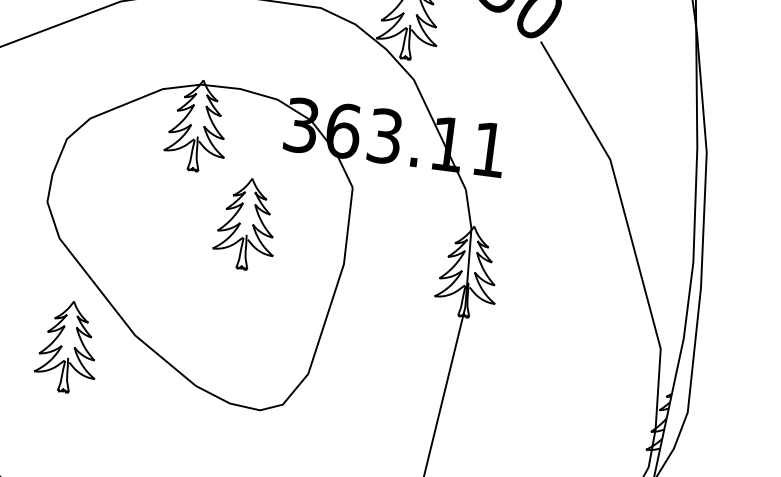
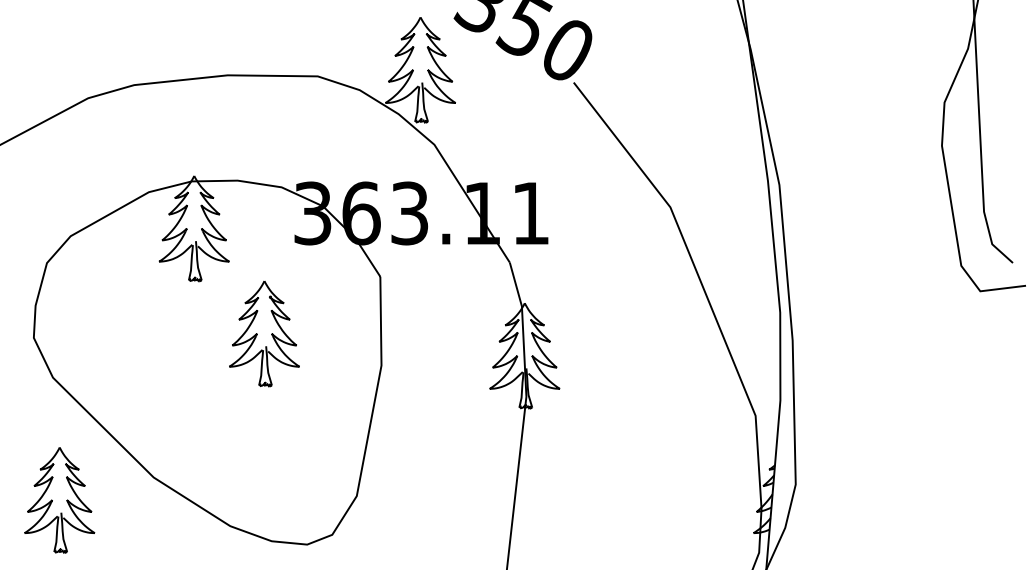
part: (67, 347) -> (59, 500), moved

